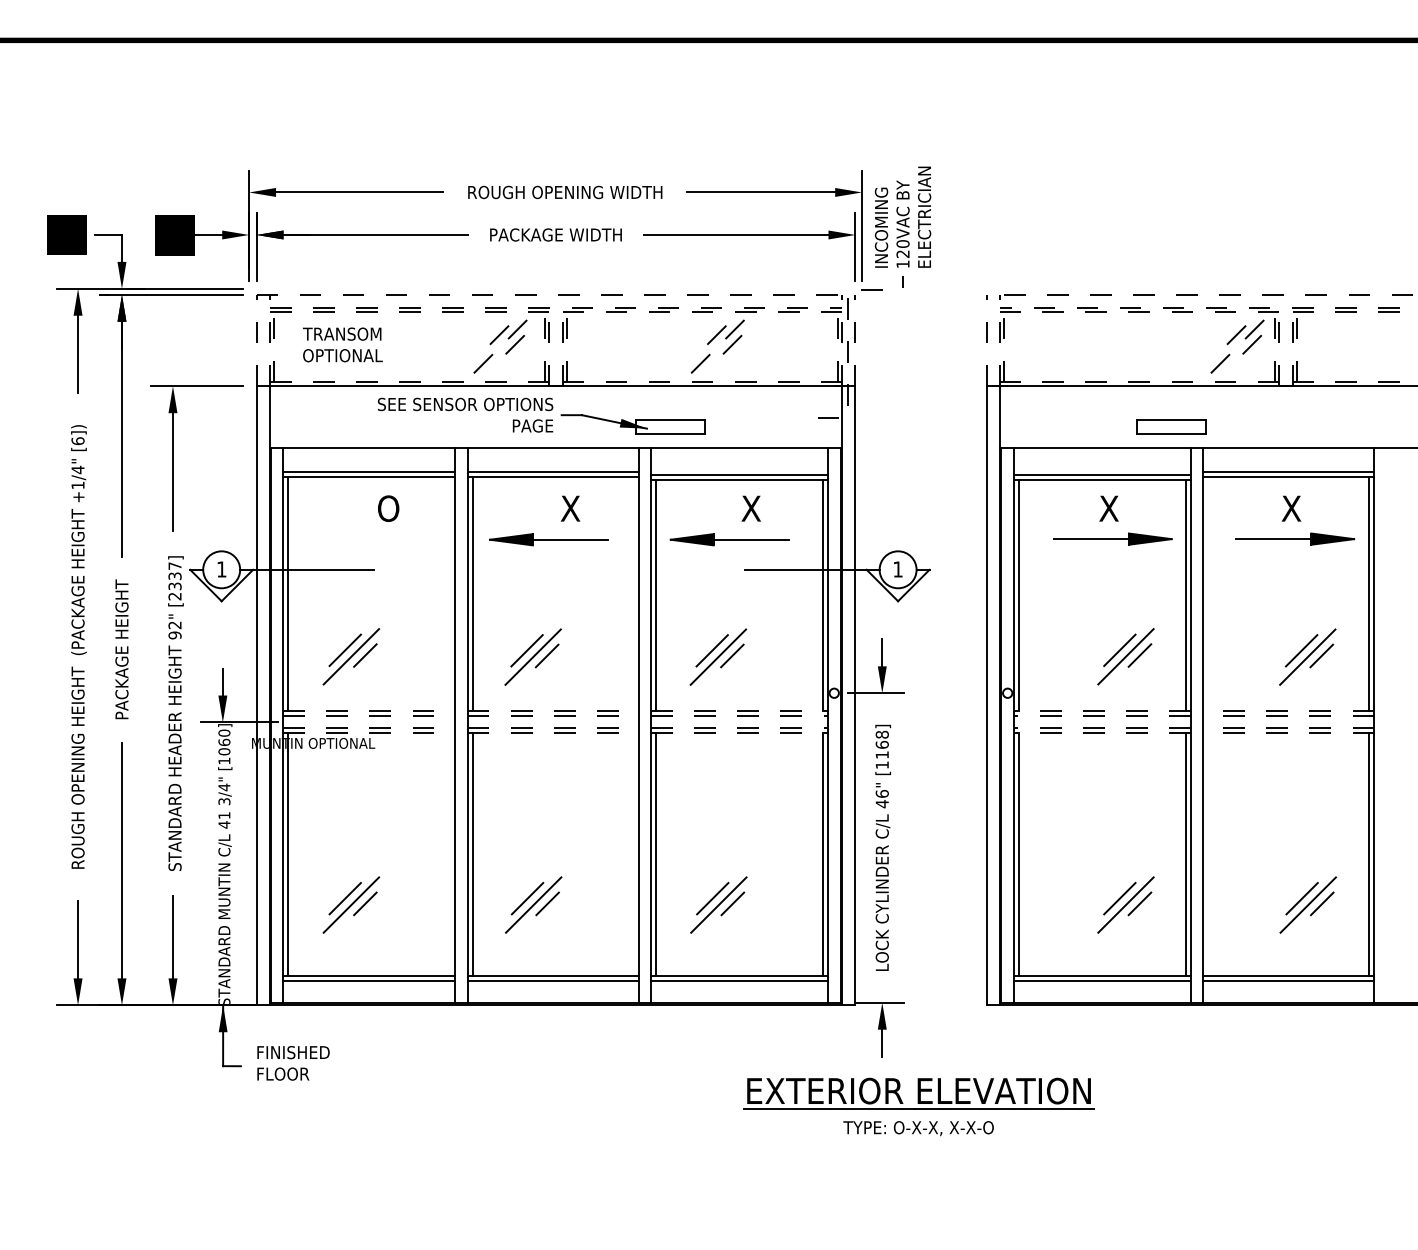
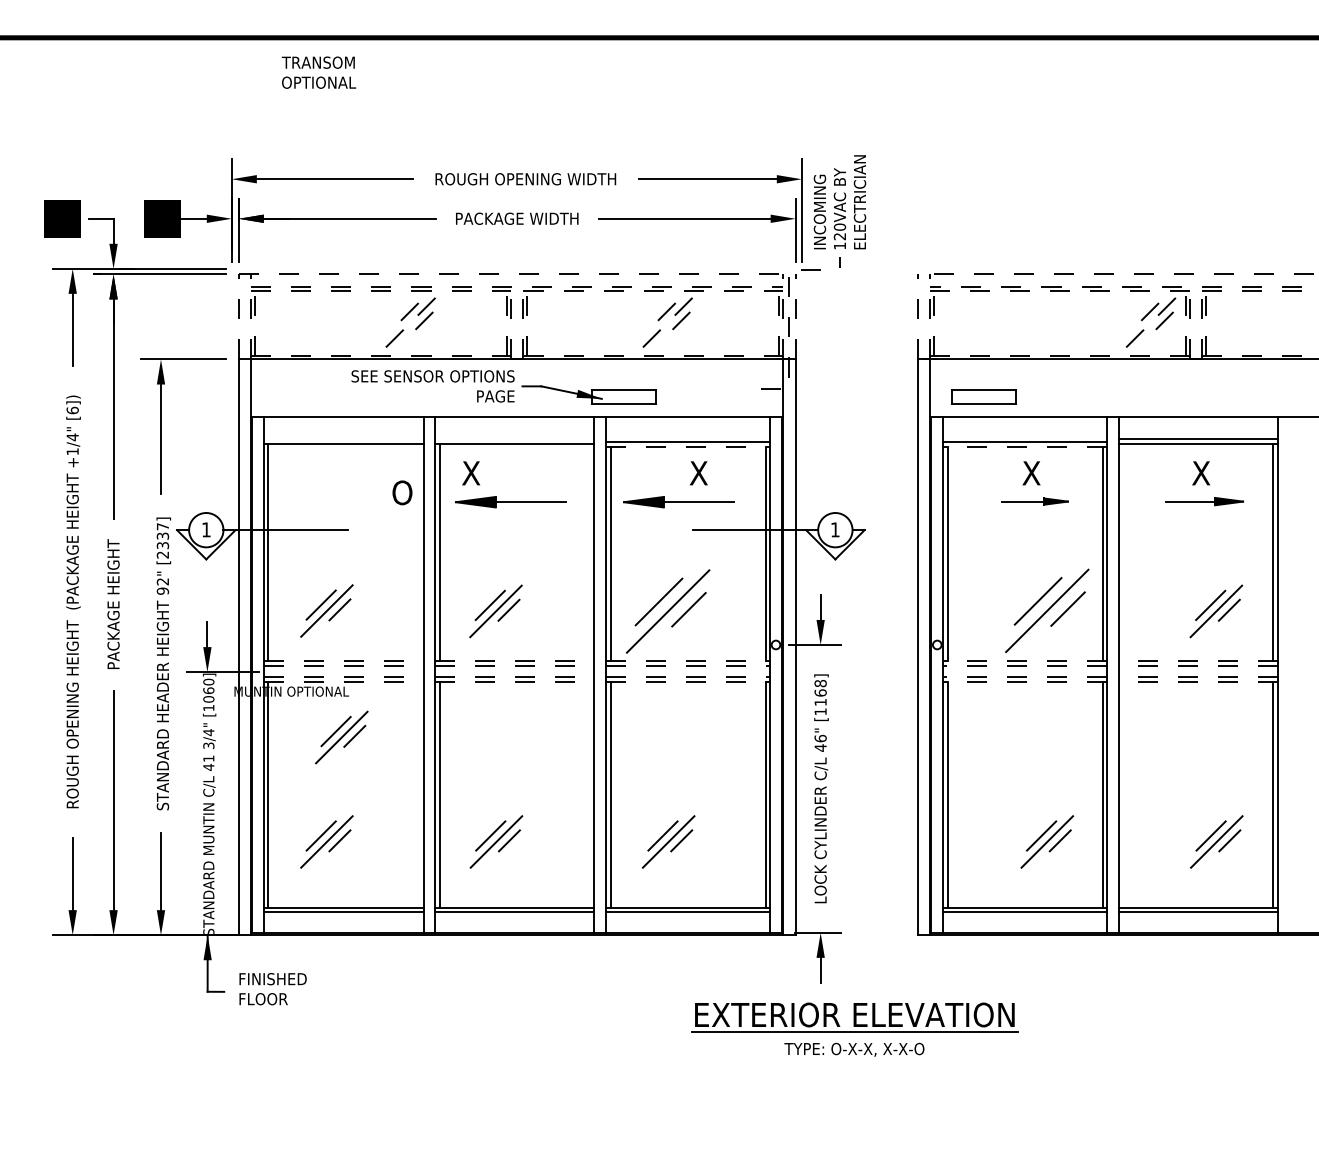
part: (495, 340) -> (406, 316), moved
text: (342, 344) -> (318, 72), moved
part: (1171, 426) -> (984, 396), moved
line: (369, 472) -> (343, 439), removed
line: (552, 472) -> (513, 439), removed
line: (739, 480) -> (687, 447), solid -> dashed
line: (1102, 480) -> (1025, 447), solid -> dashed
text: (388, 508) -> (402, 492), moved
text: (570, 508) -> (471, 473), moved
part: (1112, 538) -> (1034, 501), size x0.6
part: (1295, 538) -> (1204, 501), size x0.7
part: (718, 656) -> (668, 610), size x1.6
part: (1125, 656) -> (1046, 610), size x1.6
part: (367, 792) -> (341, 737), added

